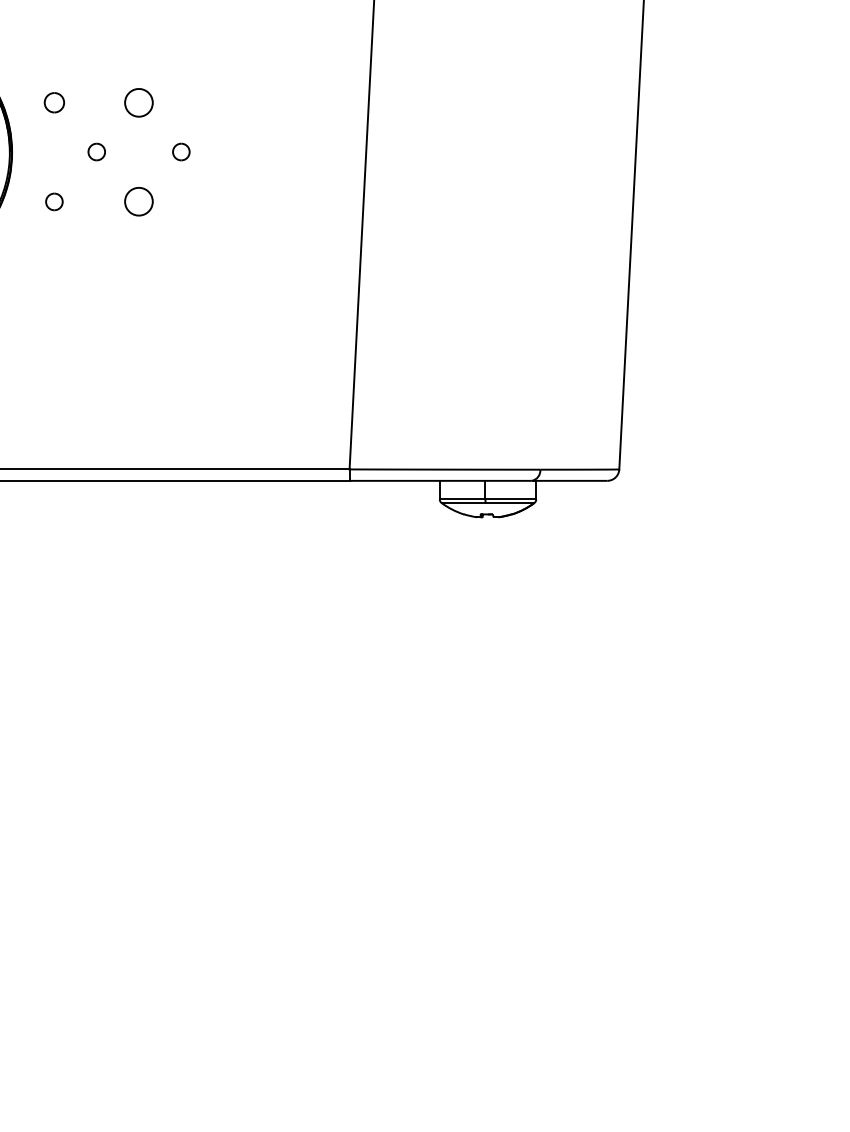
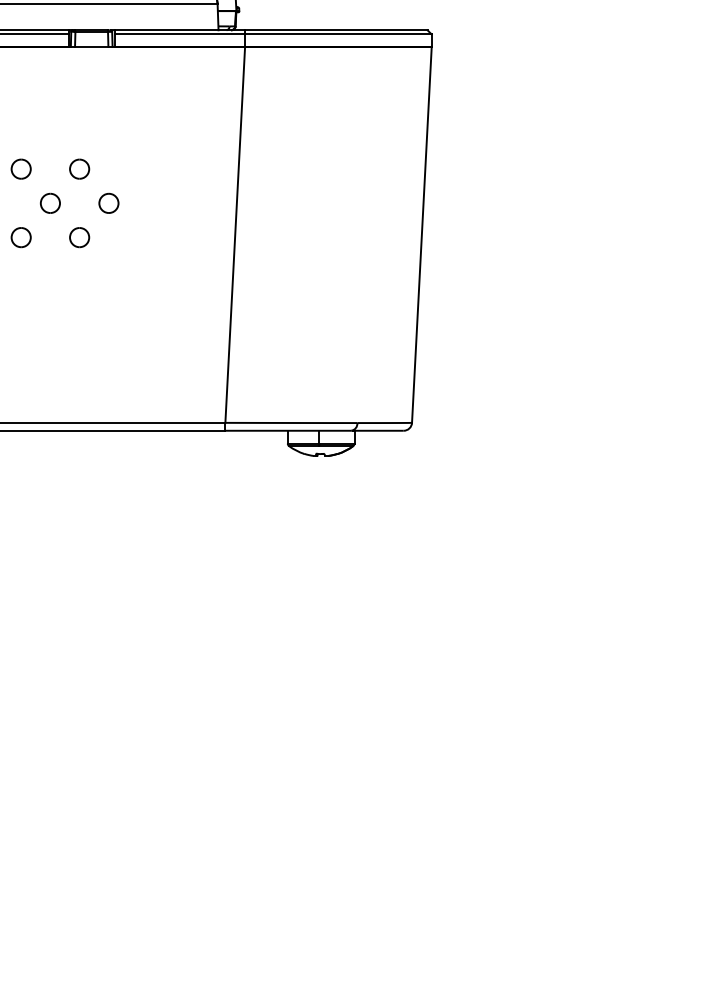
part: (53, 101) -> (20, 168), size x1.43
part: (96, 150) -> (50, 202), size x1.67
part: (180, 150) -> (108, 202), size x1.67
part: (53, 201) -> (20, 237), size x1.67

